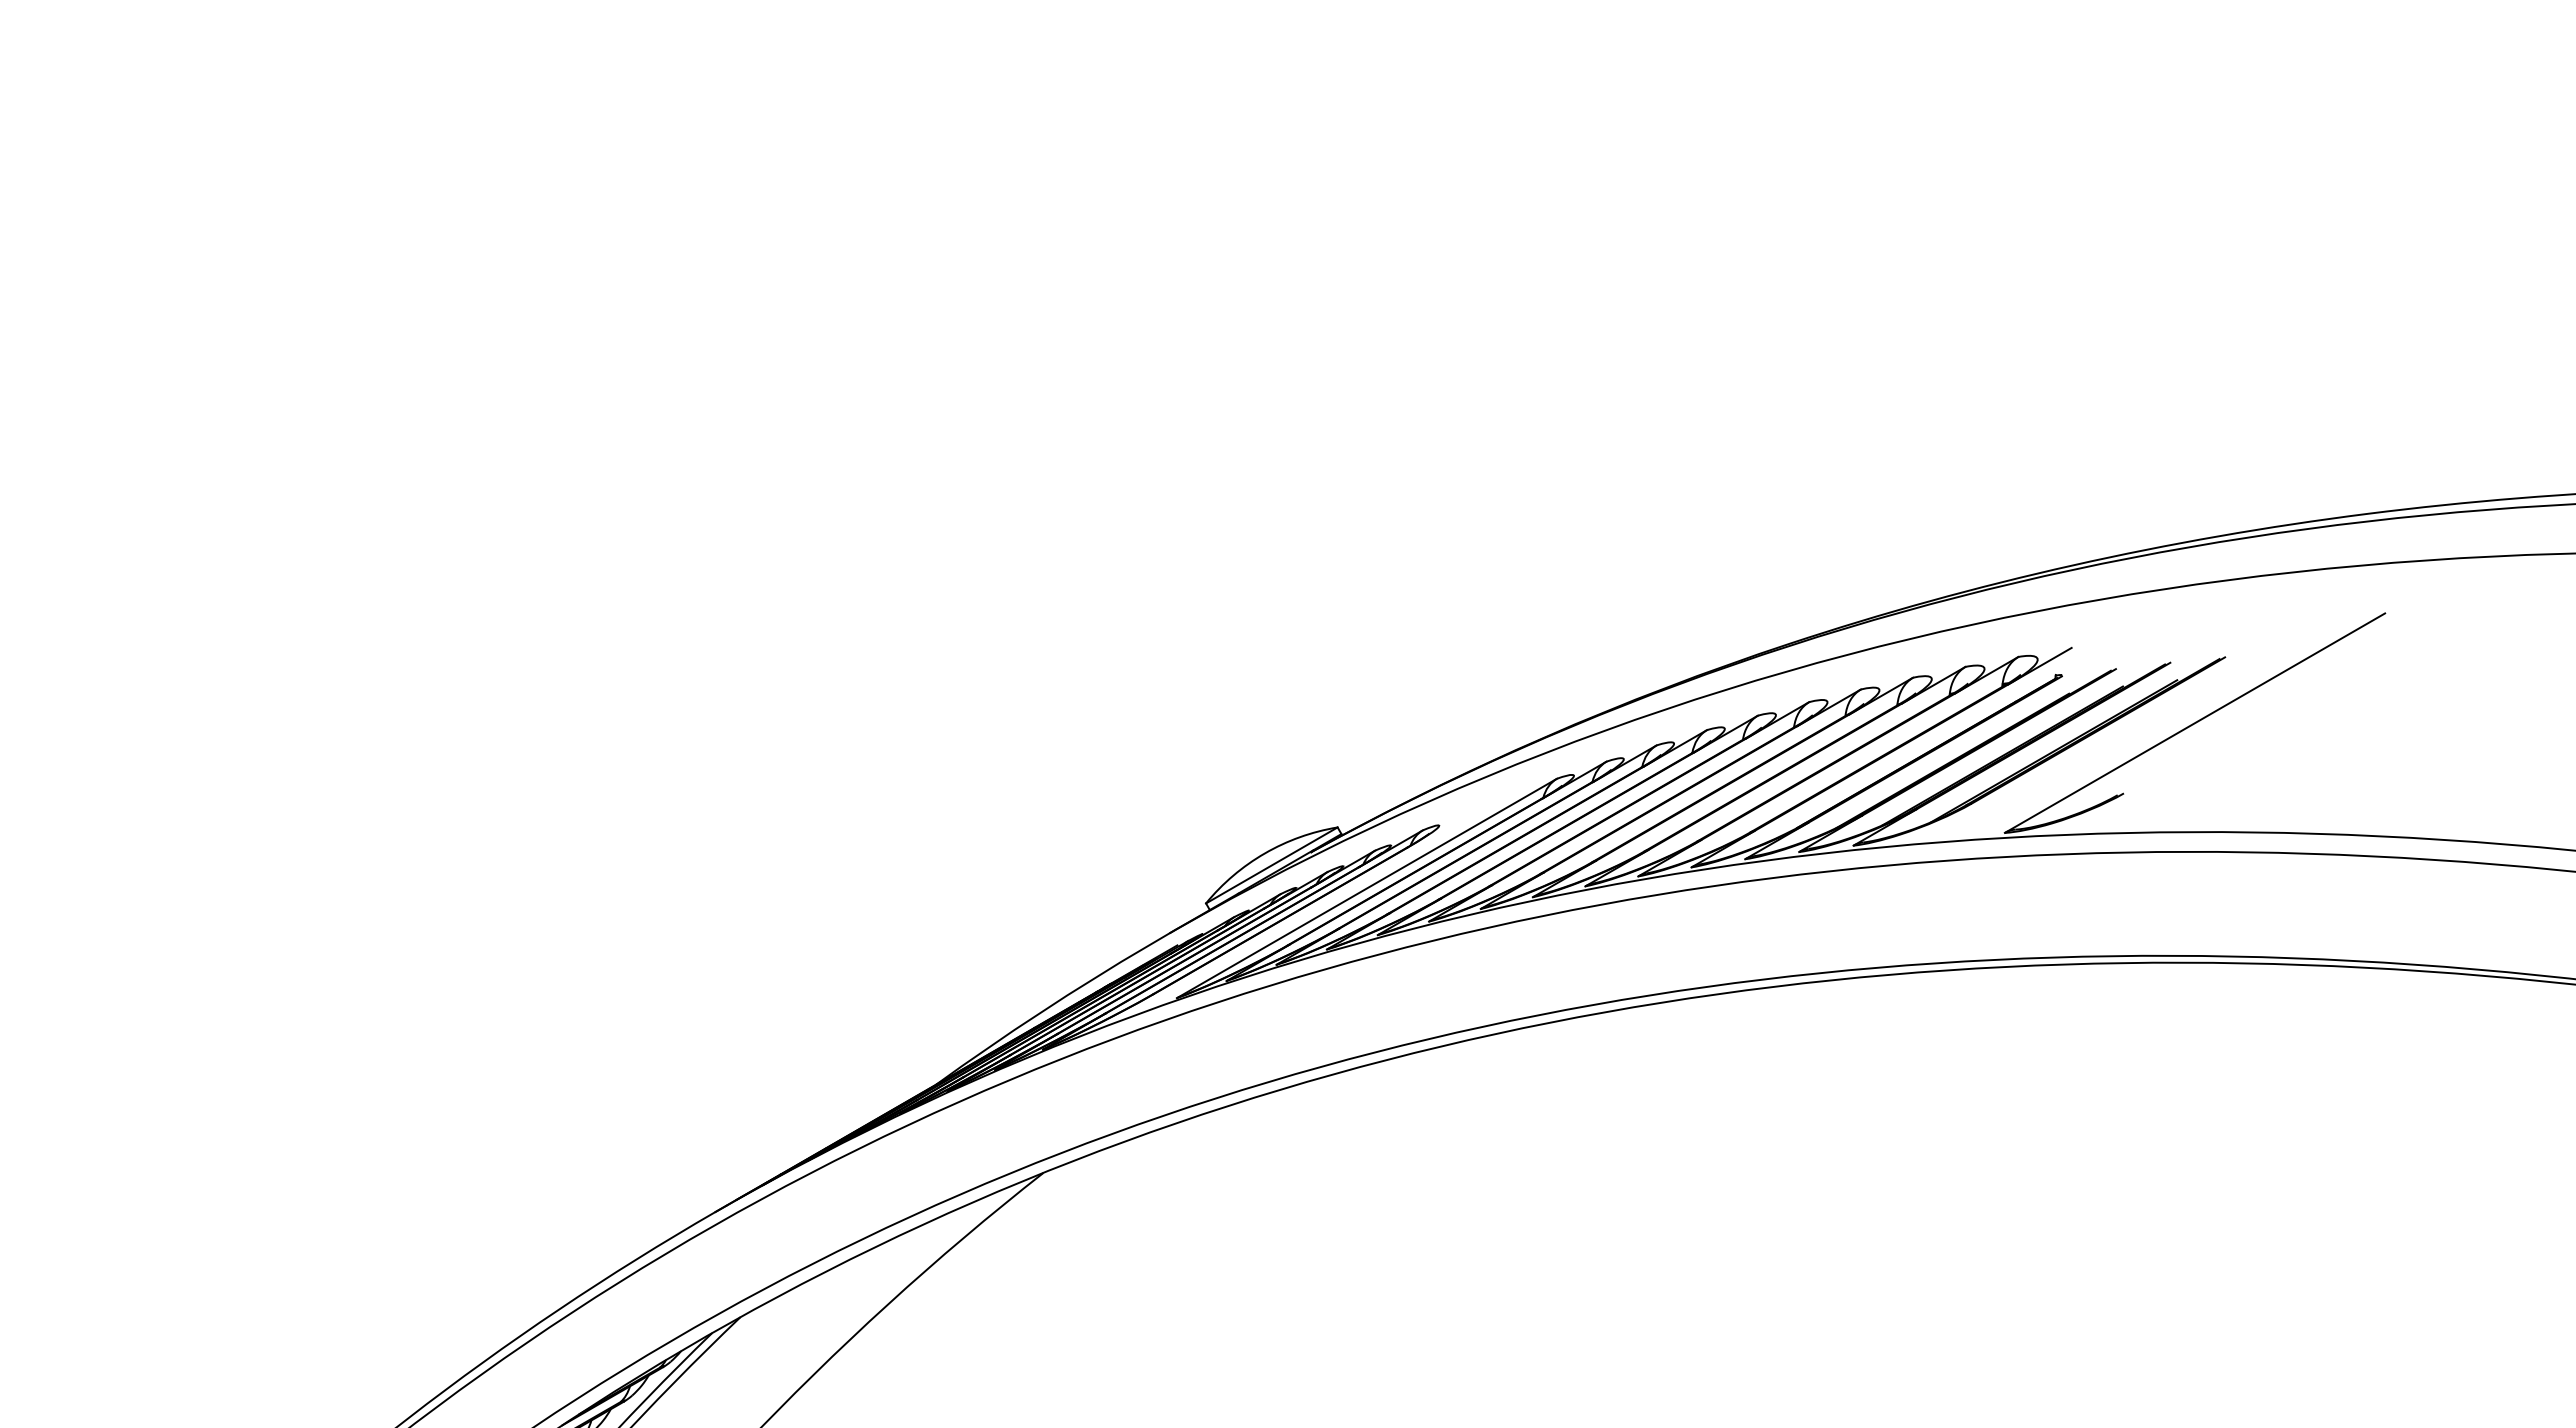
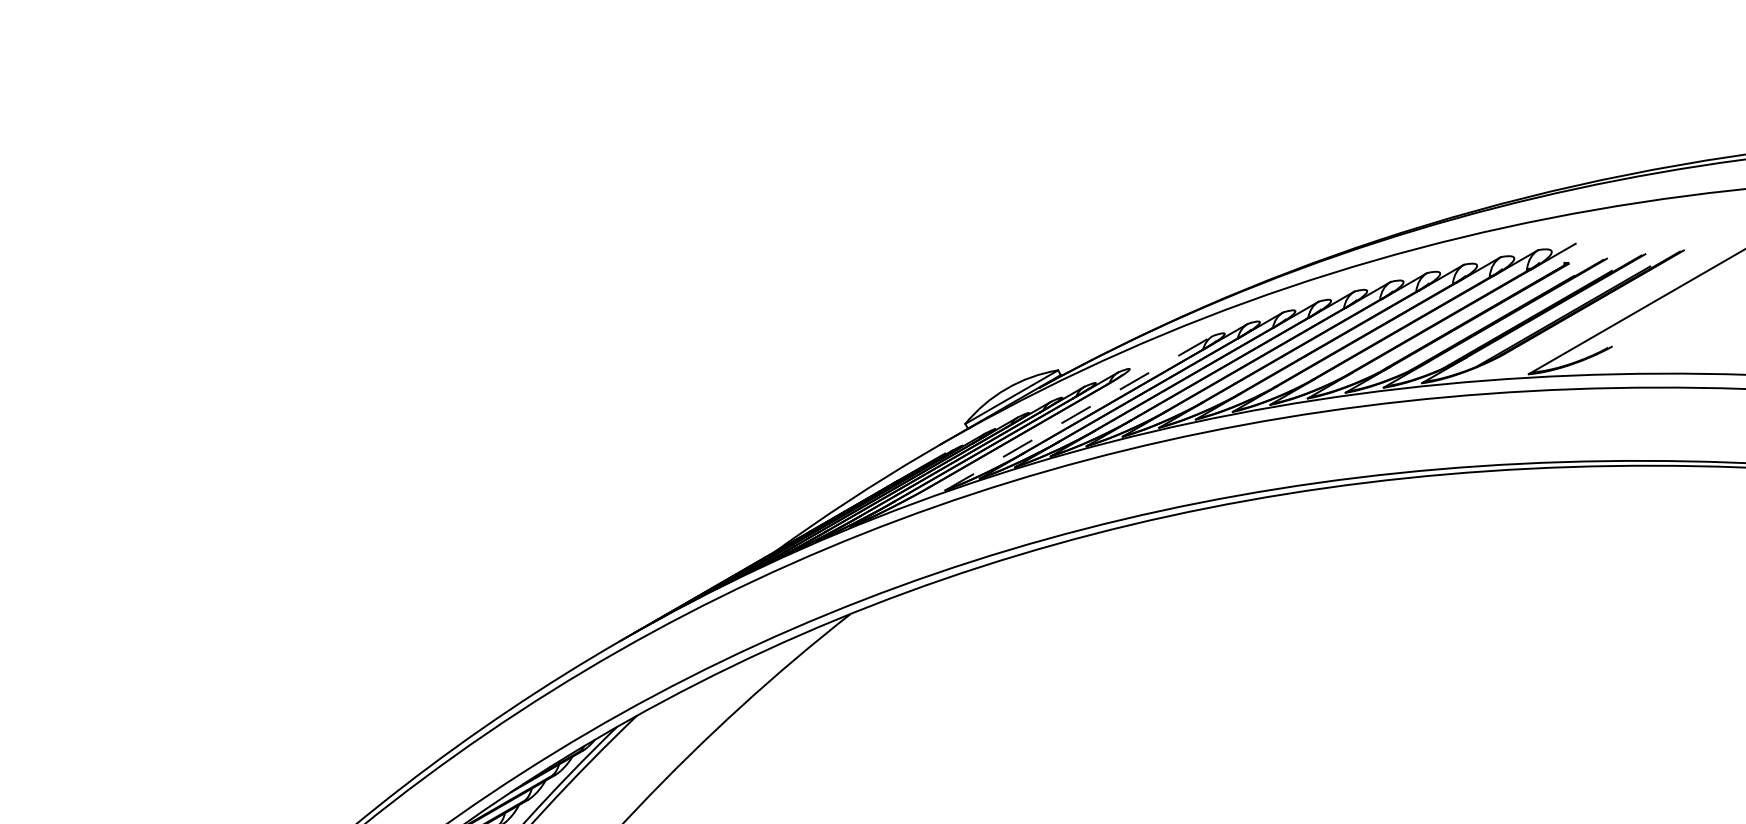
line: (1367, 888) -> (1079, 413), solid -> dashed

